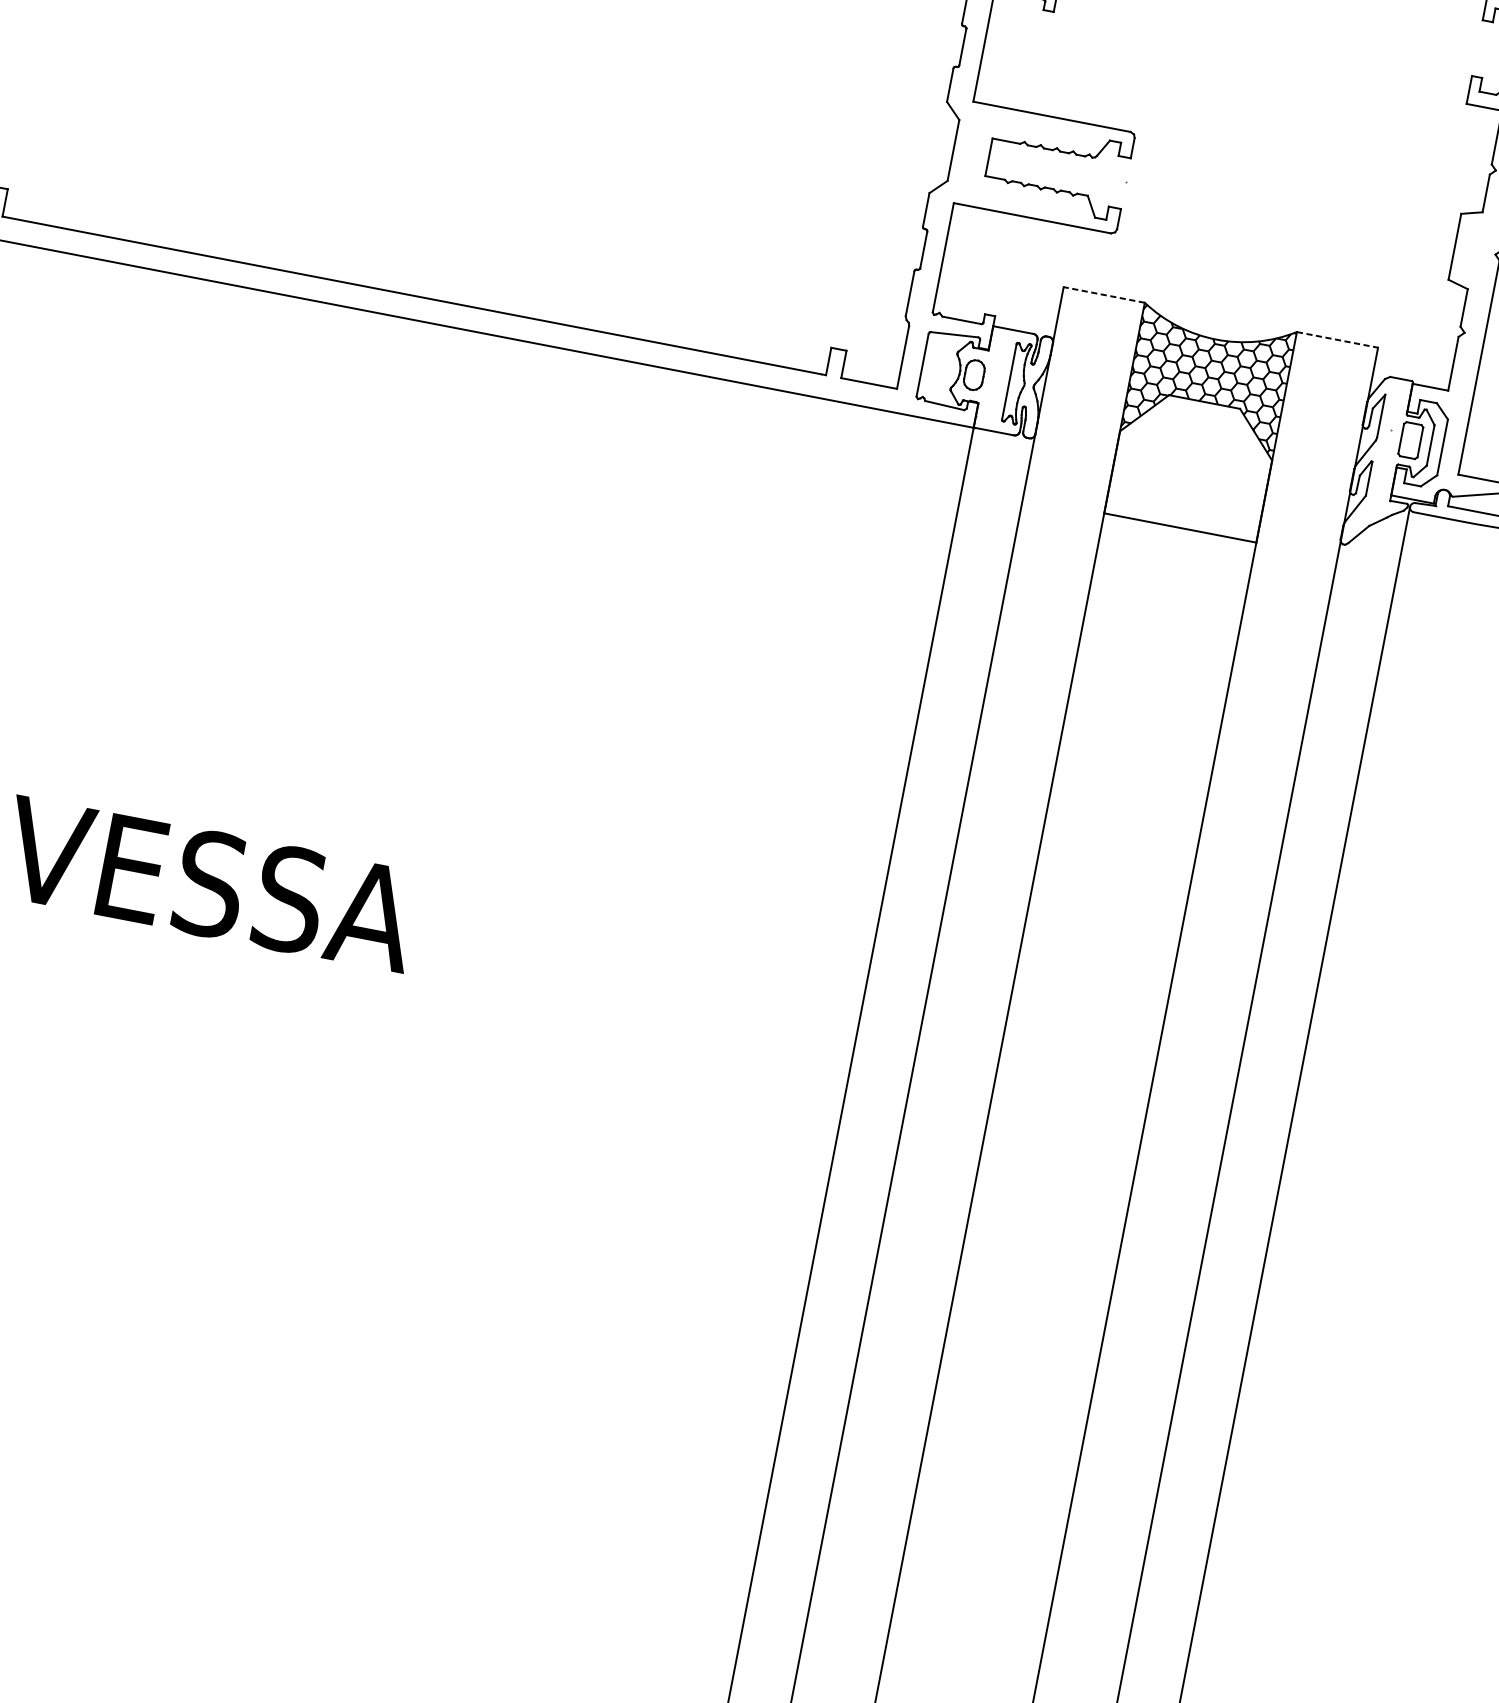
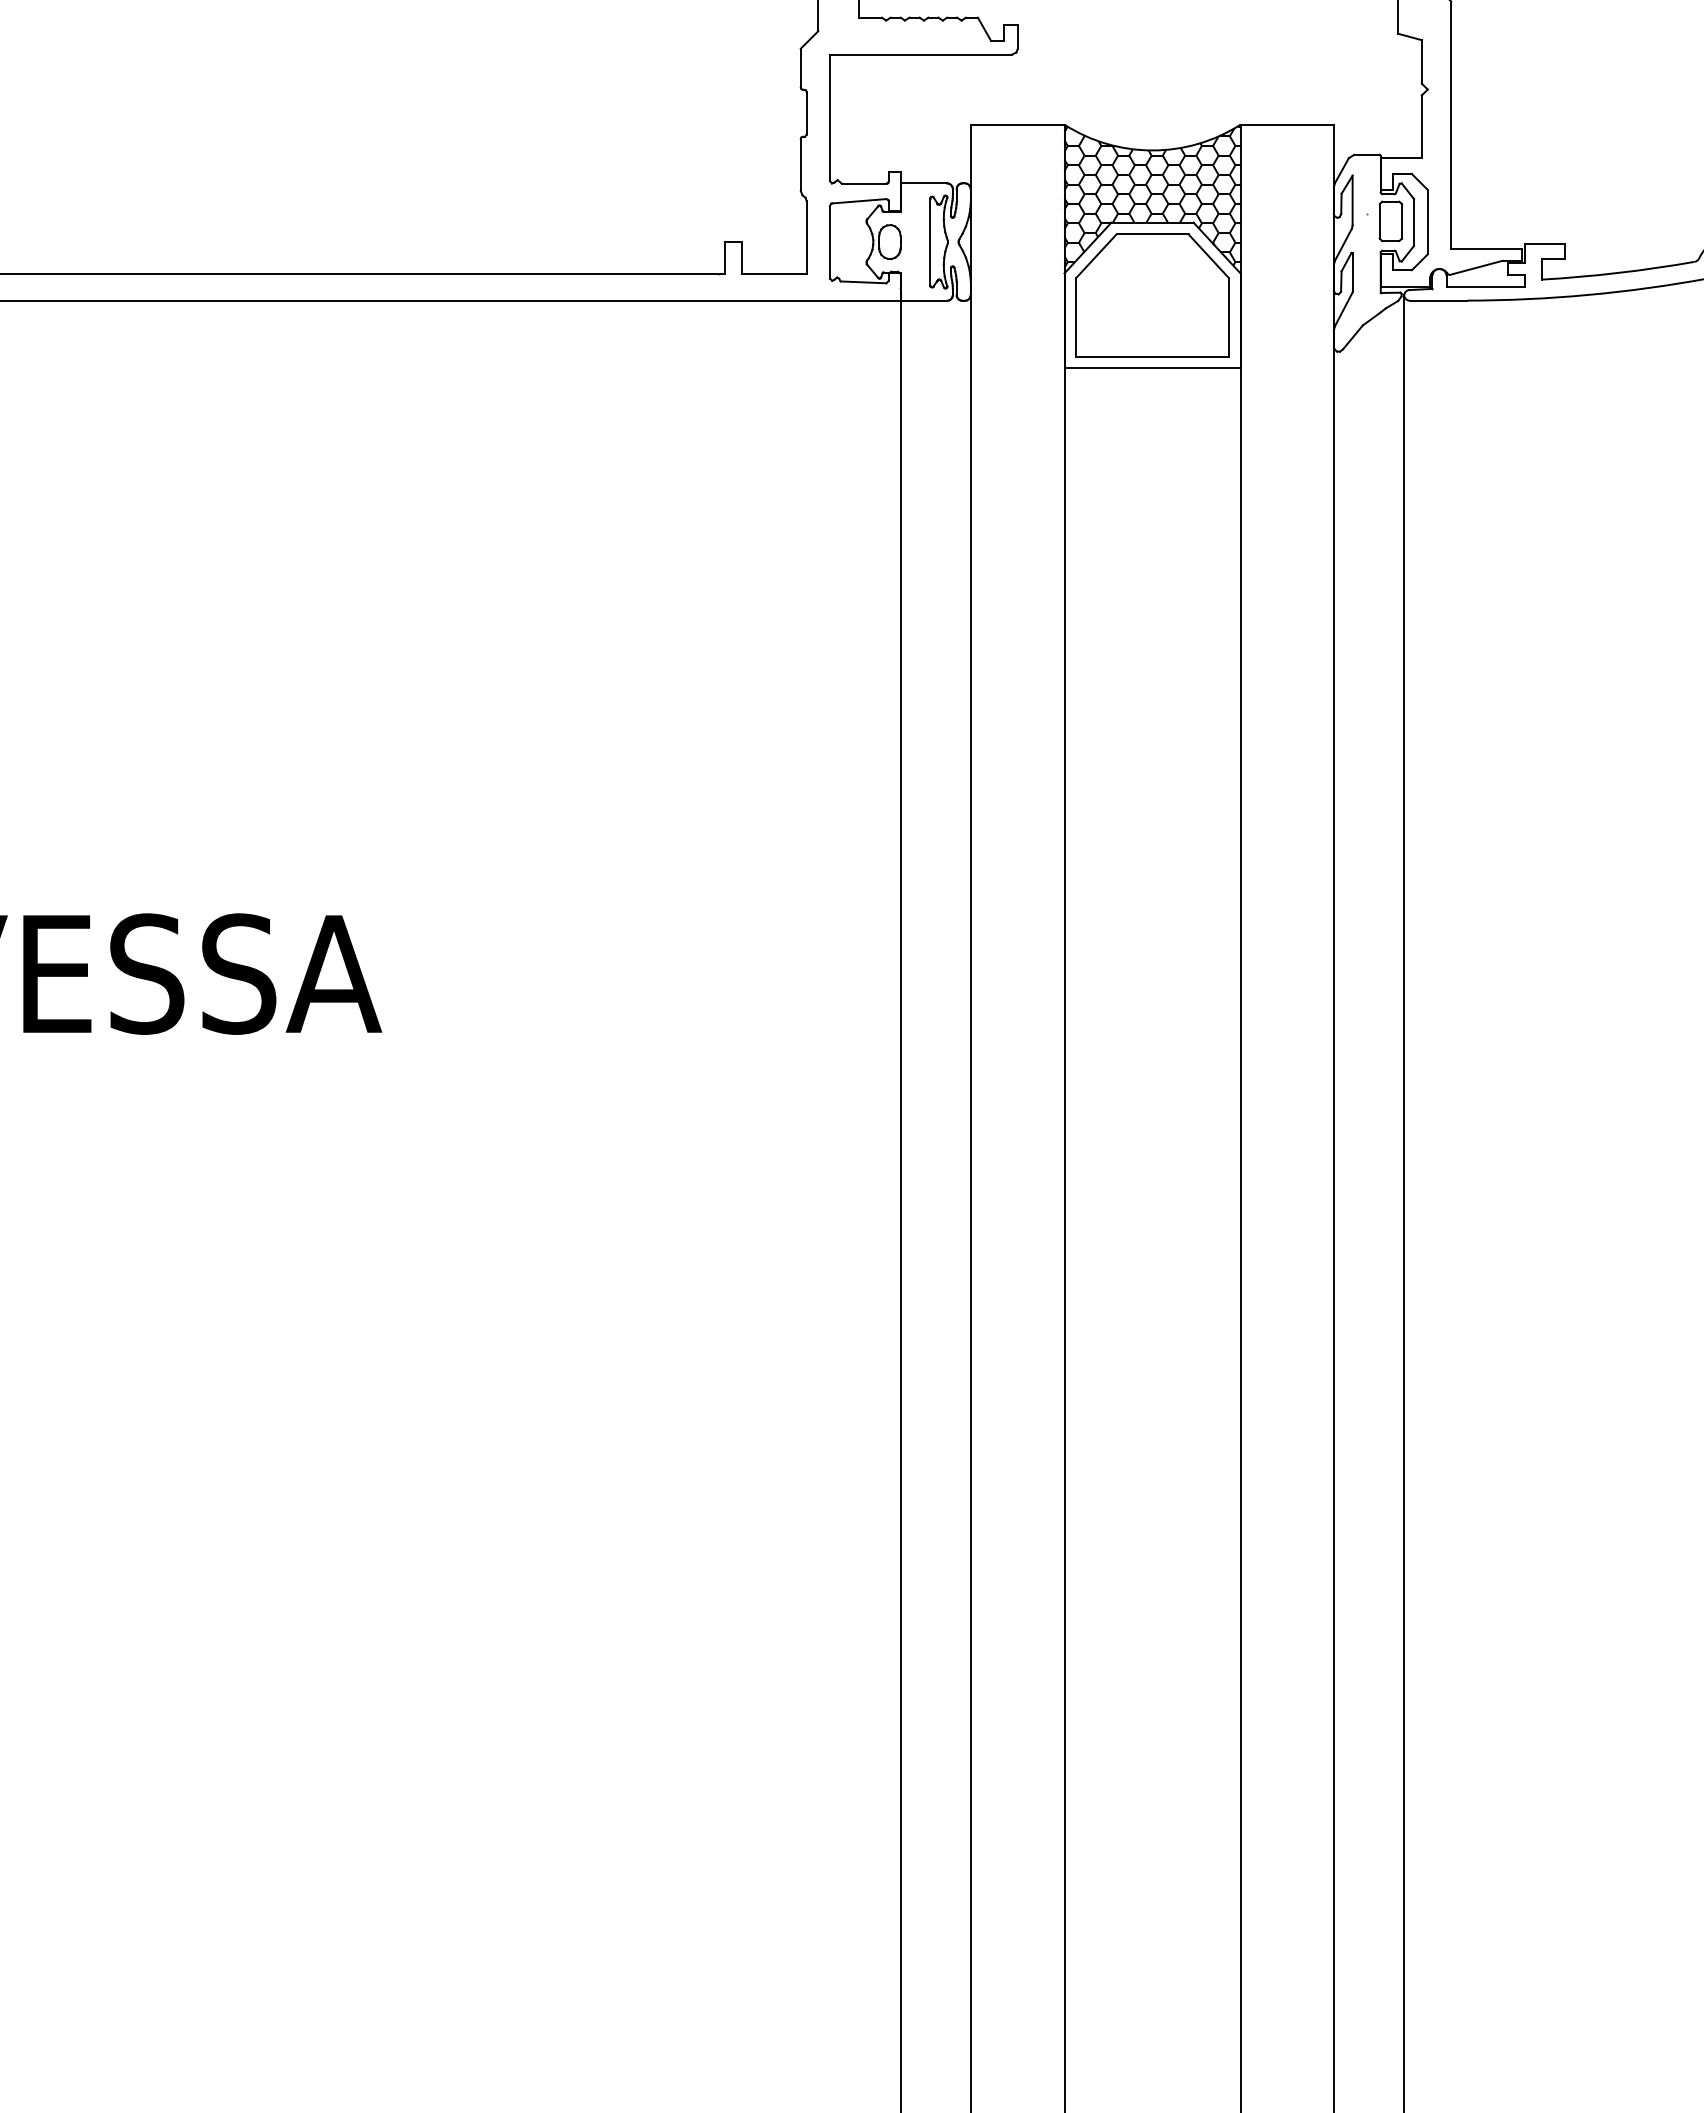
line: (1104, 294) -> (1017, 124), dashed -> solid
line: (1337, 339) -> (1287, 124), dashed -> solid
part: (1192, 465) -> (1152, 295), added

